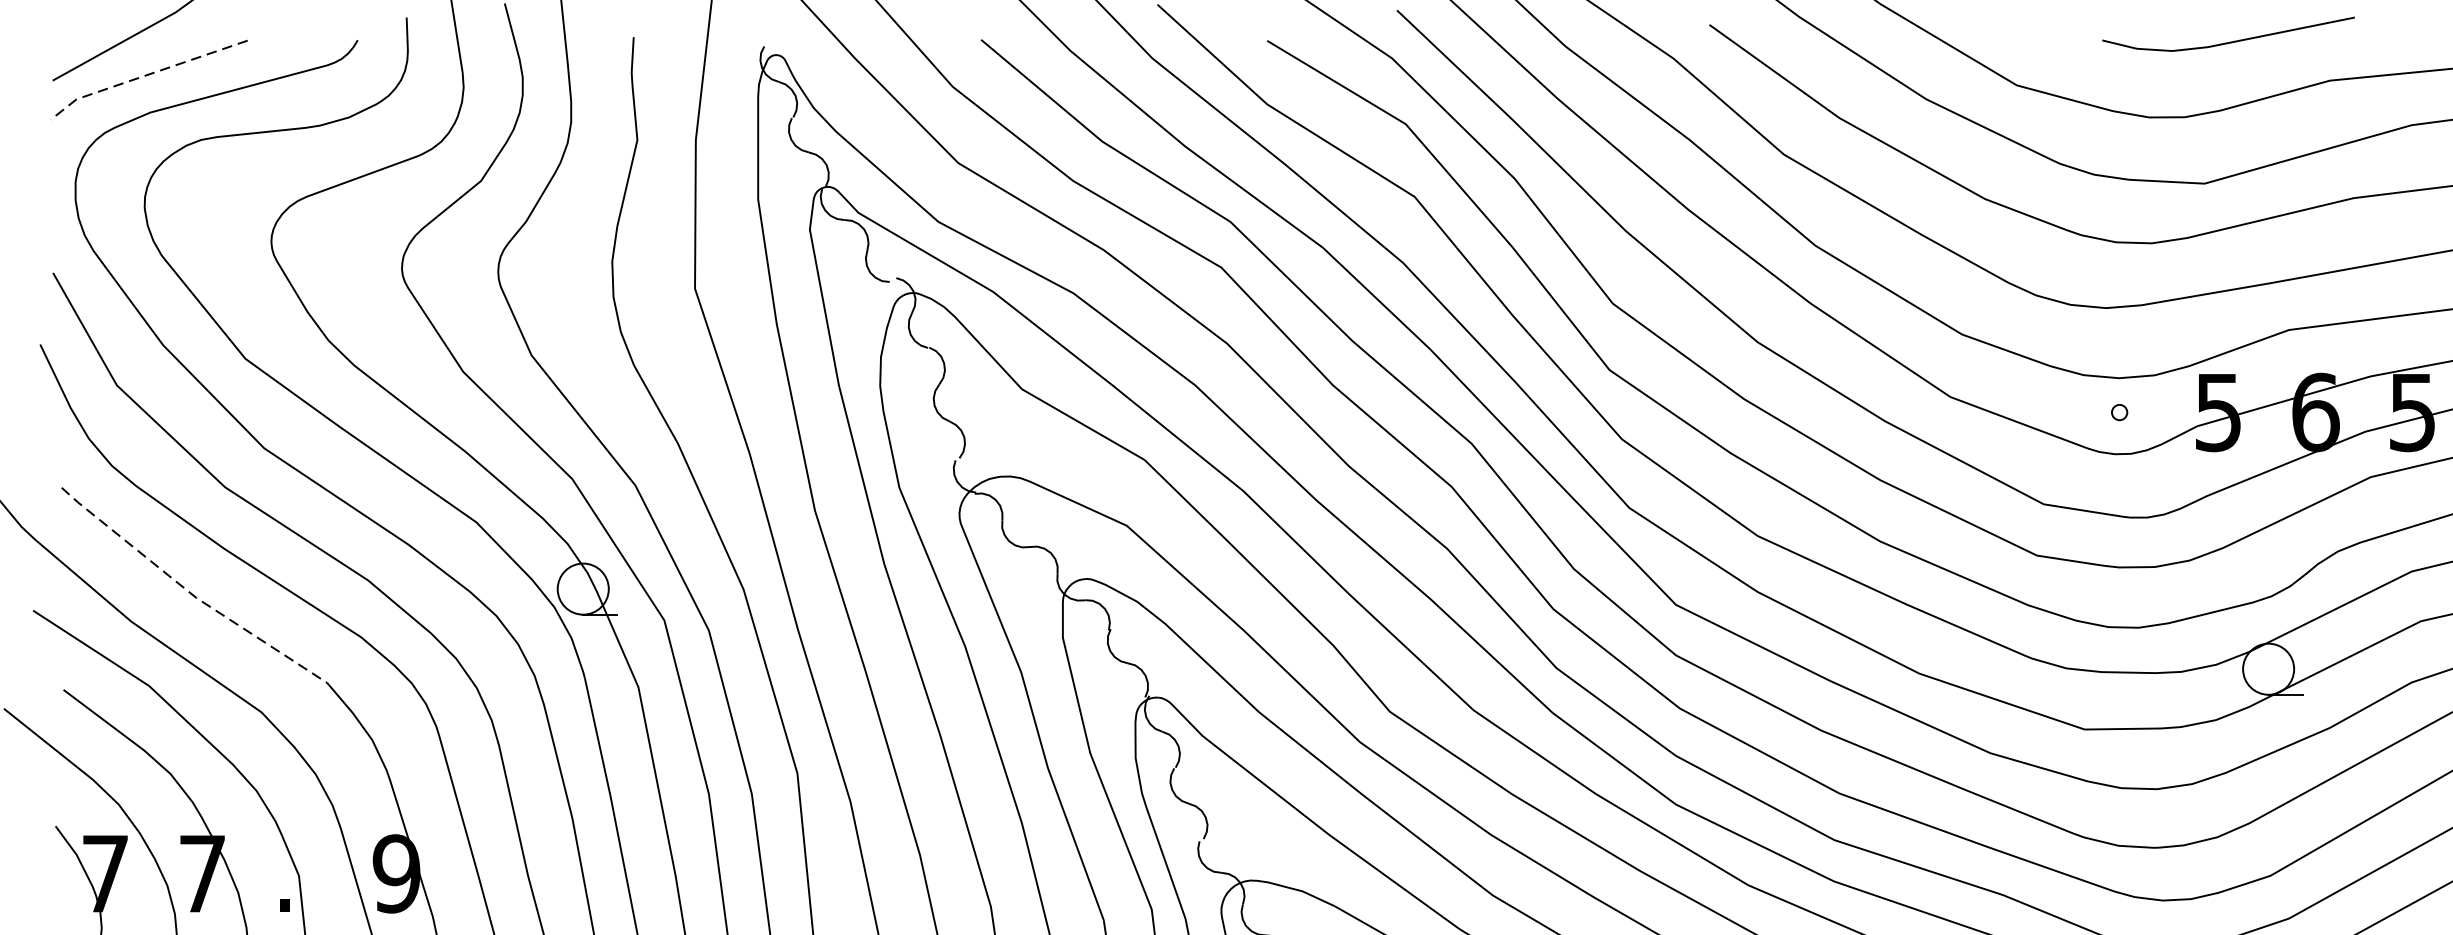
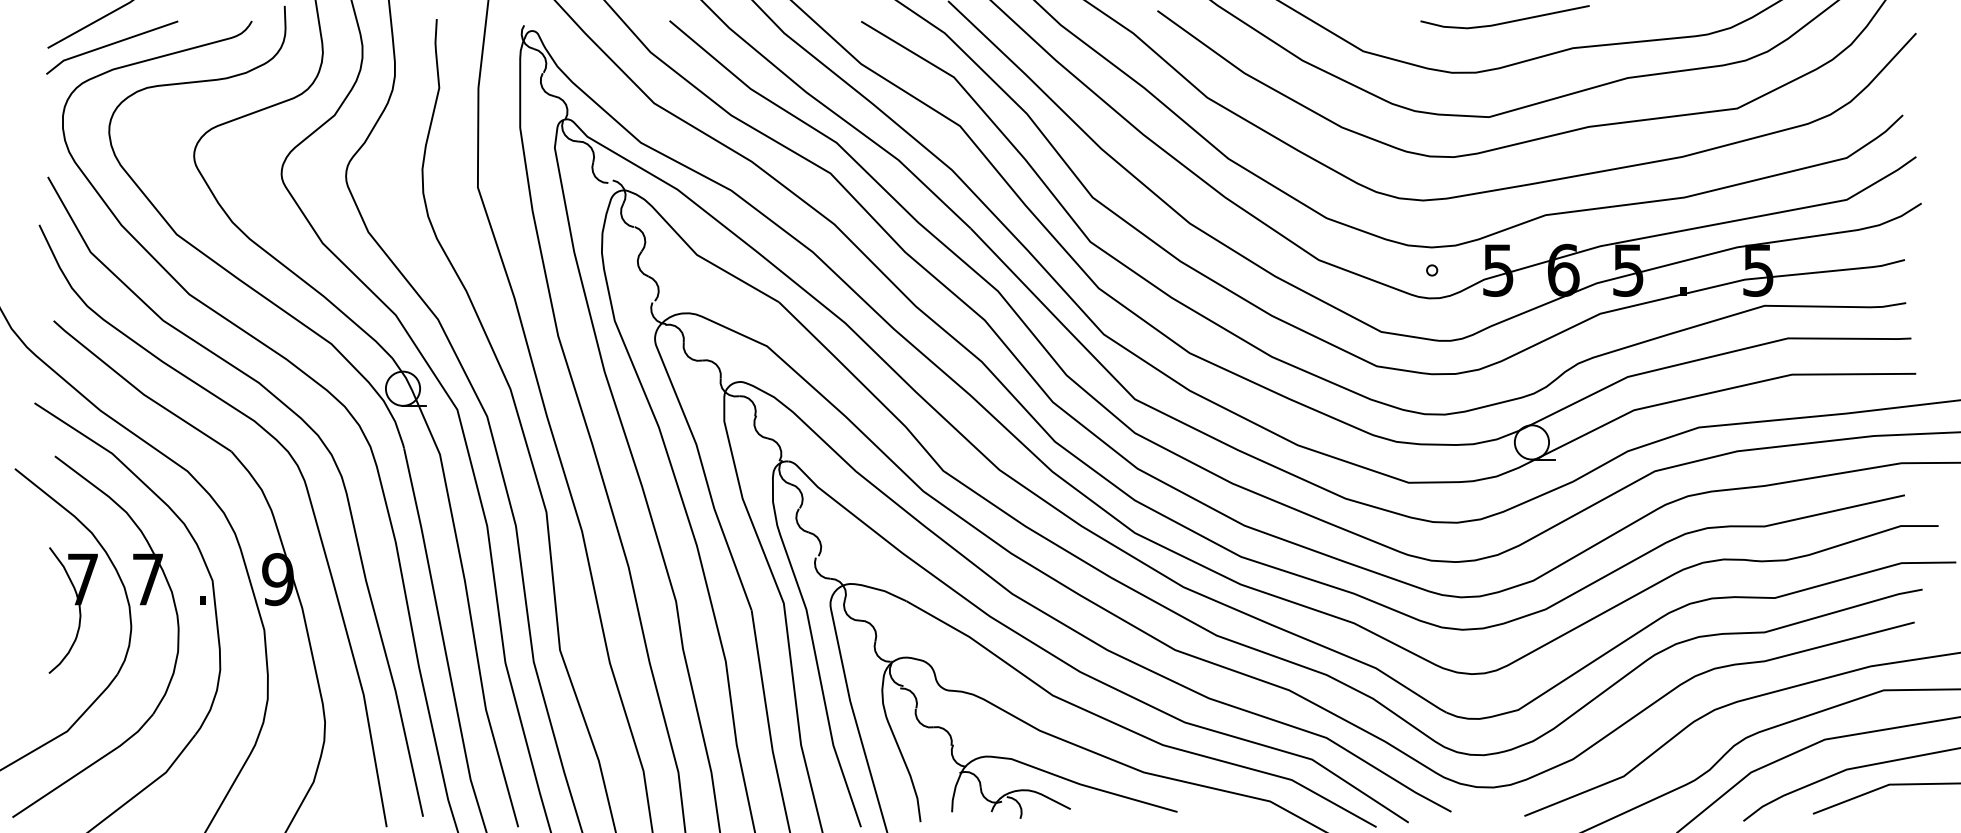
line: (145, 75) -> (109, 44), dashed -> solid
line: (189, 591) -> (139, 390), dashed -> solid

